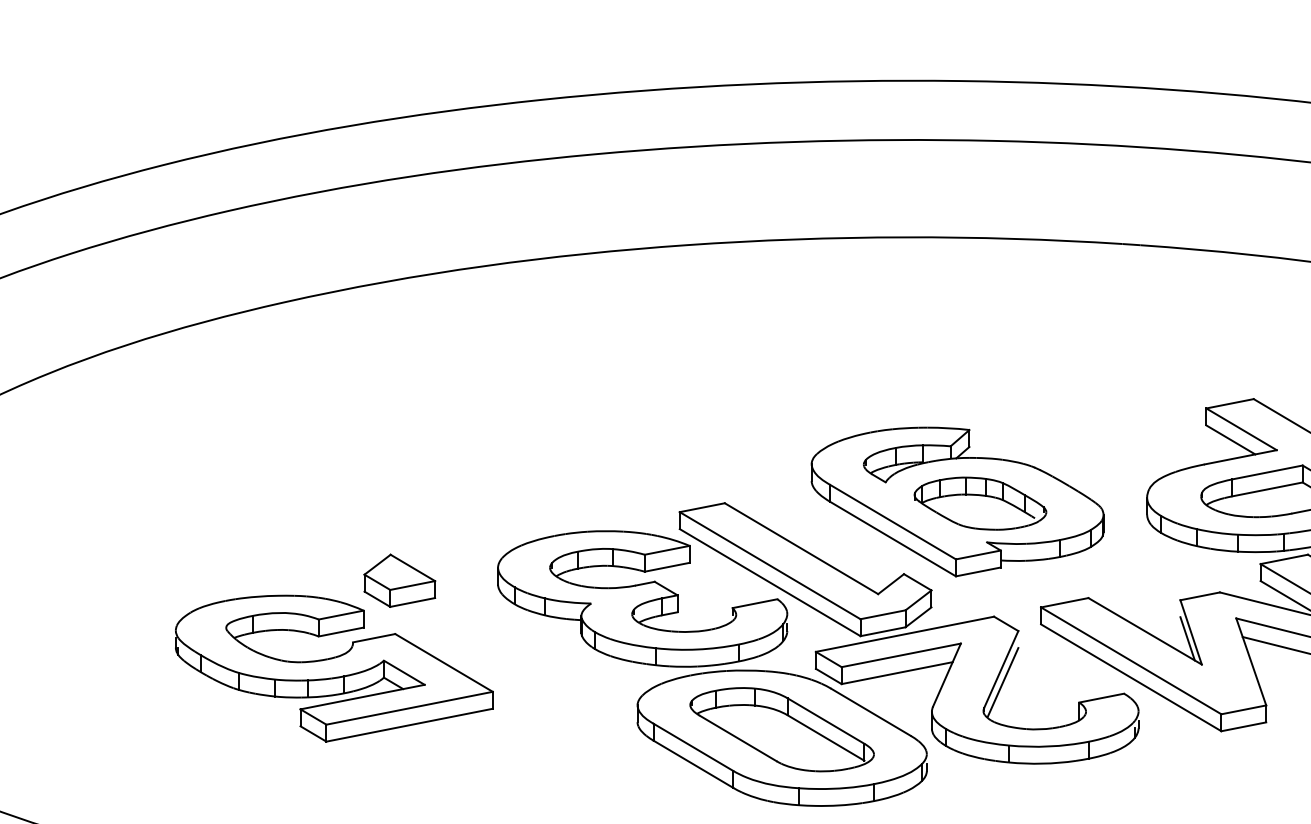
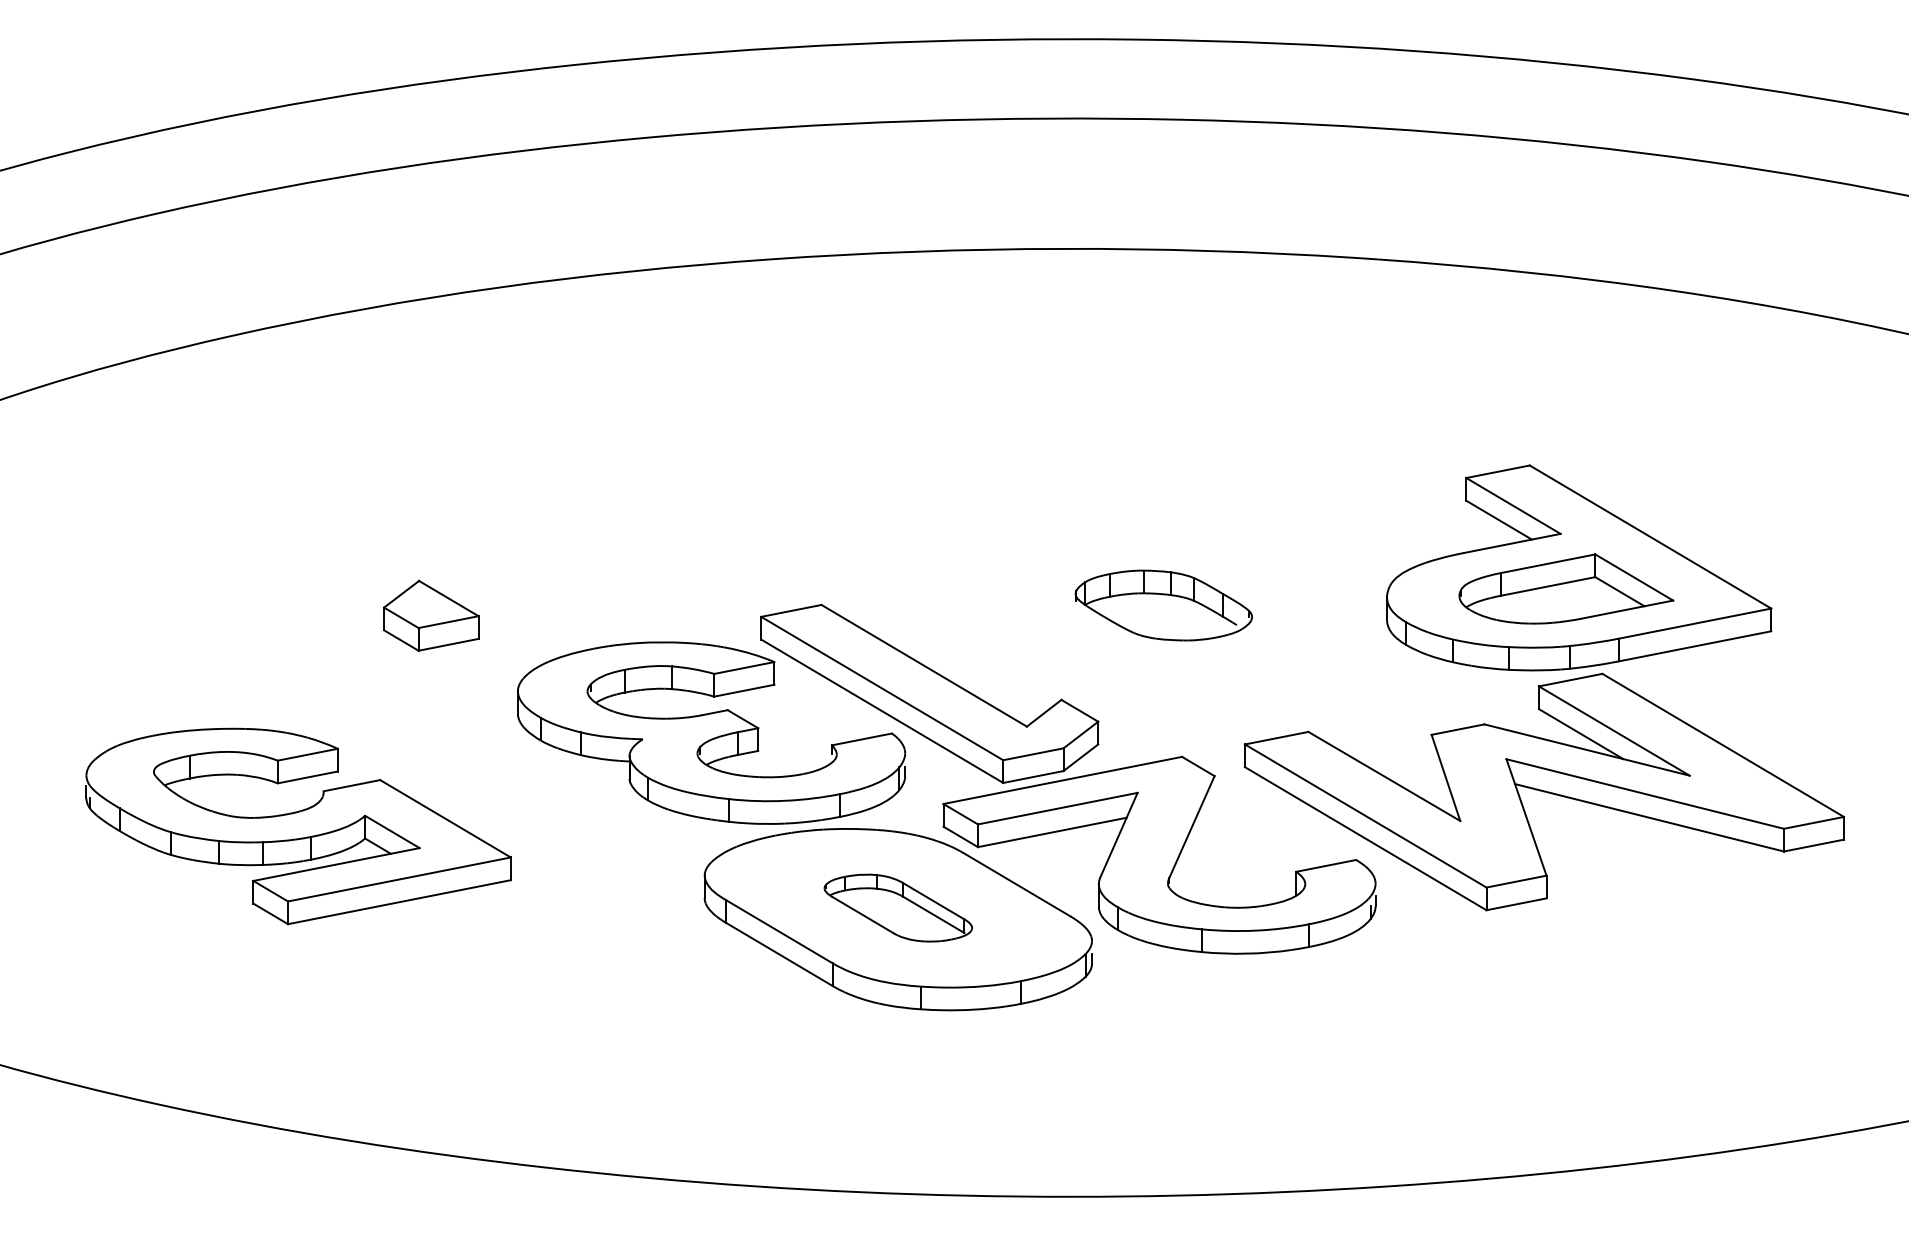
part: (957, 501) -> (1133, 602), removed
part: (399, 580) -> (431, 615), moved
line: (1187, 638) -> (1440, 786), removed
line: (1002, 682) -> (1193, 844), removed
part: (782, 729) -> (898, 907), size x0.6

